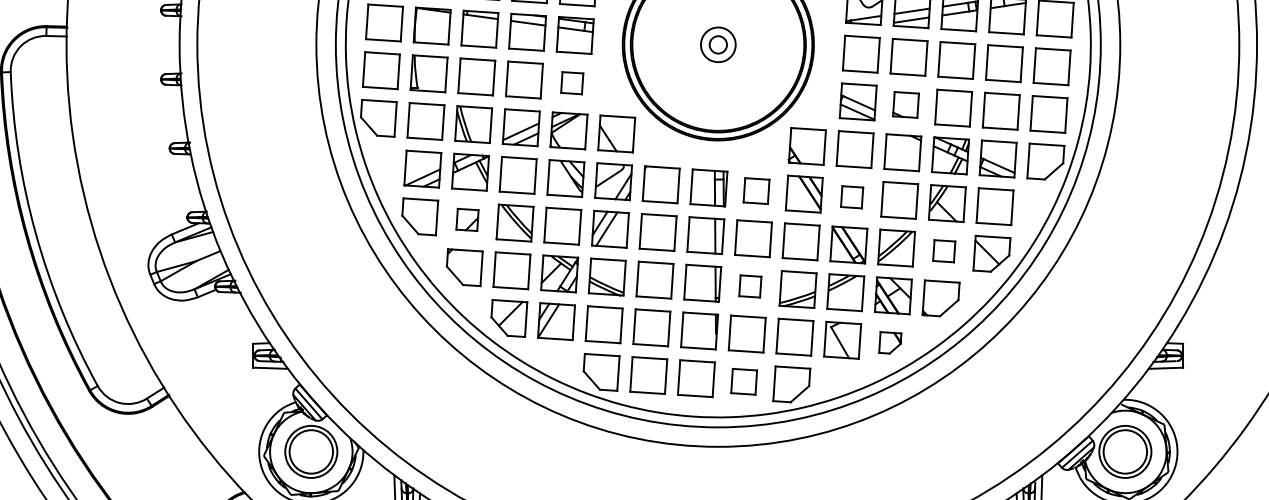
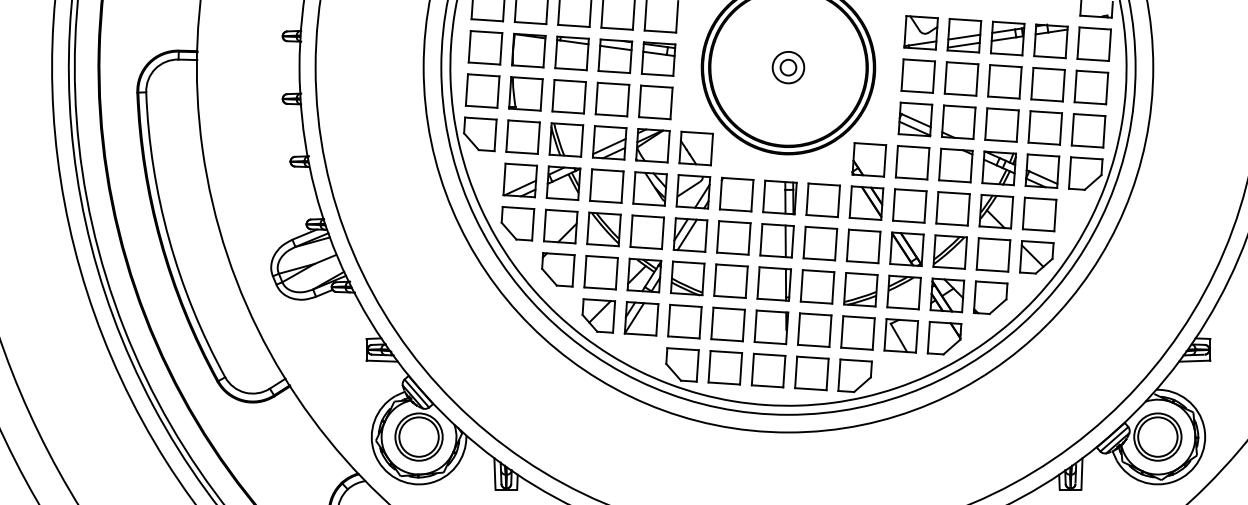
part: (571, 83) -> (655, 102), size x1.67
part: (905, 104) -> (958, 121), size x1.43
part: (755, 191) -> (822, 200), size x1.43
part: (851, 196) -> (909, 205), size x1.67
part: (467, 219) -> (560, 226), size x1.67
part: (944, 250) -> (993, 254), size x1.67
part: (750, 285) -> (817, 286), size x1.67
part: (890, 342) -> (944, 337), size x1.67
part: (743, 381) -> (811, 373), size x1.43

